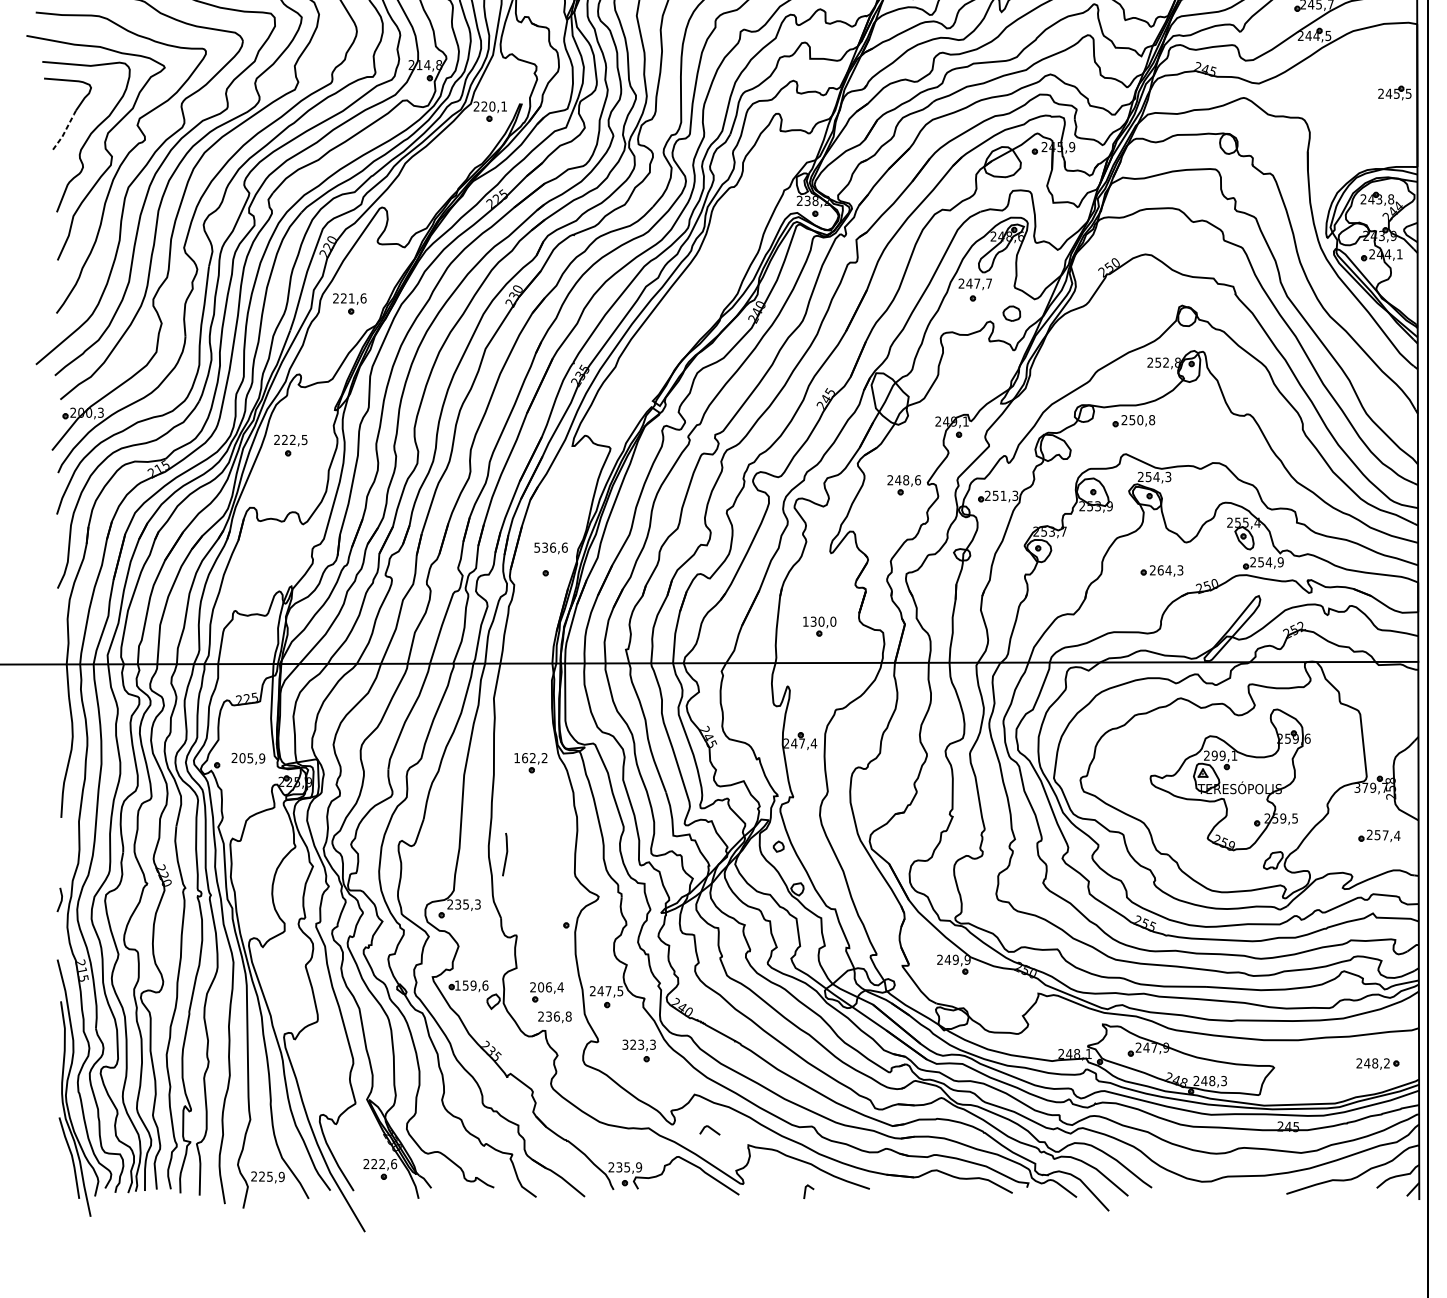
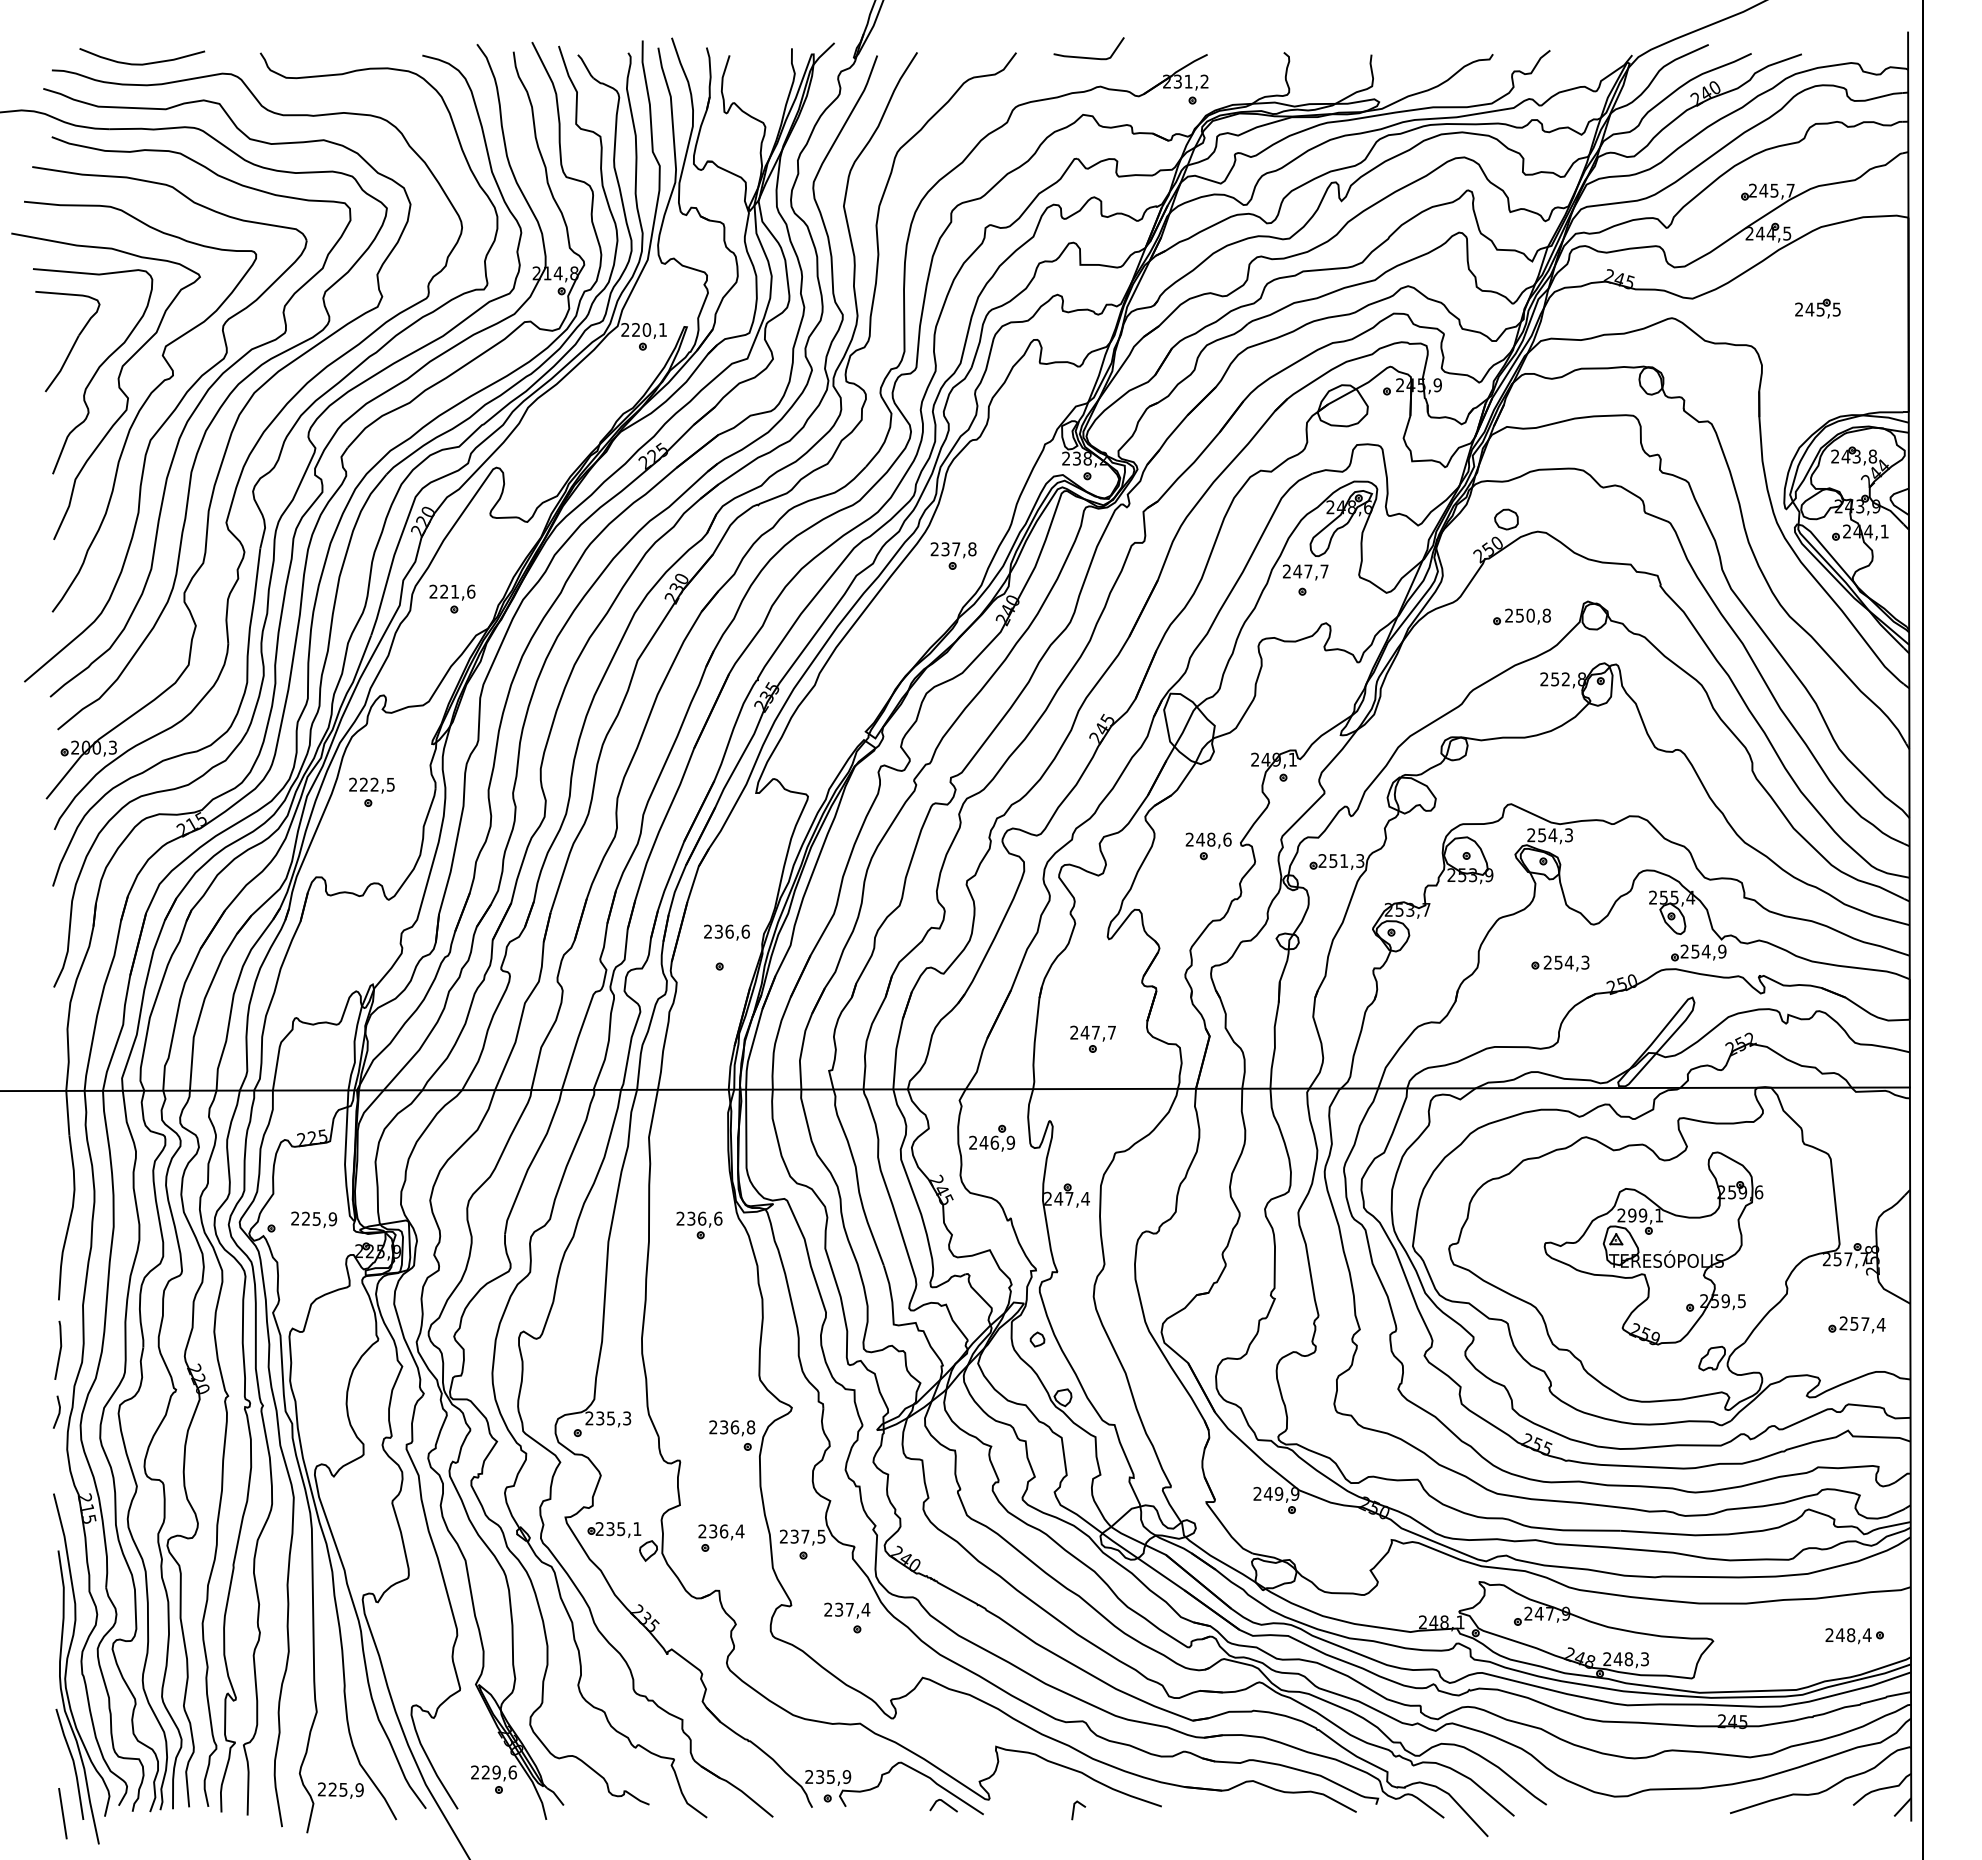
part: (1394, 93) -> (1817, 308), moved
line: (64, 131) -> (63, 364), dashed -> solid
part: (717, 271) -> (953, 555), added
part: (1011, 313) -> (1506, 519), moved
part: (1133, 420) -> (1521, 616), moved
text: (536, 547) -> (707, 931), 536,6 -> 236,6
text: (1160, 570) -> (1558, 962), 264,3 -> 254,3
text: (819, 621) -> (1093, 1032), 130,0 -> 247,7
part: (745, 698) -> (991, 1137), added
text: (242, 757) -> (306, 1218), 205,9 -> 225,9
text: (530, 757) -> (699, 1218), 162,2 -> 236,6
text: (1365, 787) -> (1837, 1259), 379,7 -> 257,7
line: (506, 853) -> (59, 1349), moved
text: (471, 985) -> (618, 1529), 159,6 -> 235,1
text: (541, 987) -> (713, 1531), 206,4 -> 236,4
text: (600, 991) -> (794, 1536), 247,5 -> 237,5
text: (555, 1017) -> (732, 1428), moved
text: (639, 1044) -> (847, 1609), 323,3 -> 237,4
text: (1386, 1062) -> (1866, 1634), 248,2 -> 248,4
line: (710, 1128) -> (944, 1803), moved
text: (382, 1164) -> (496, 1772), 222,6 -> 229,6
line: (63, 1194) -> (62, 1813), added

